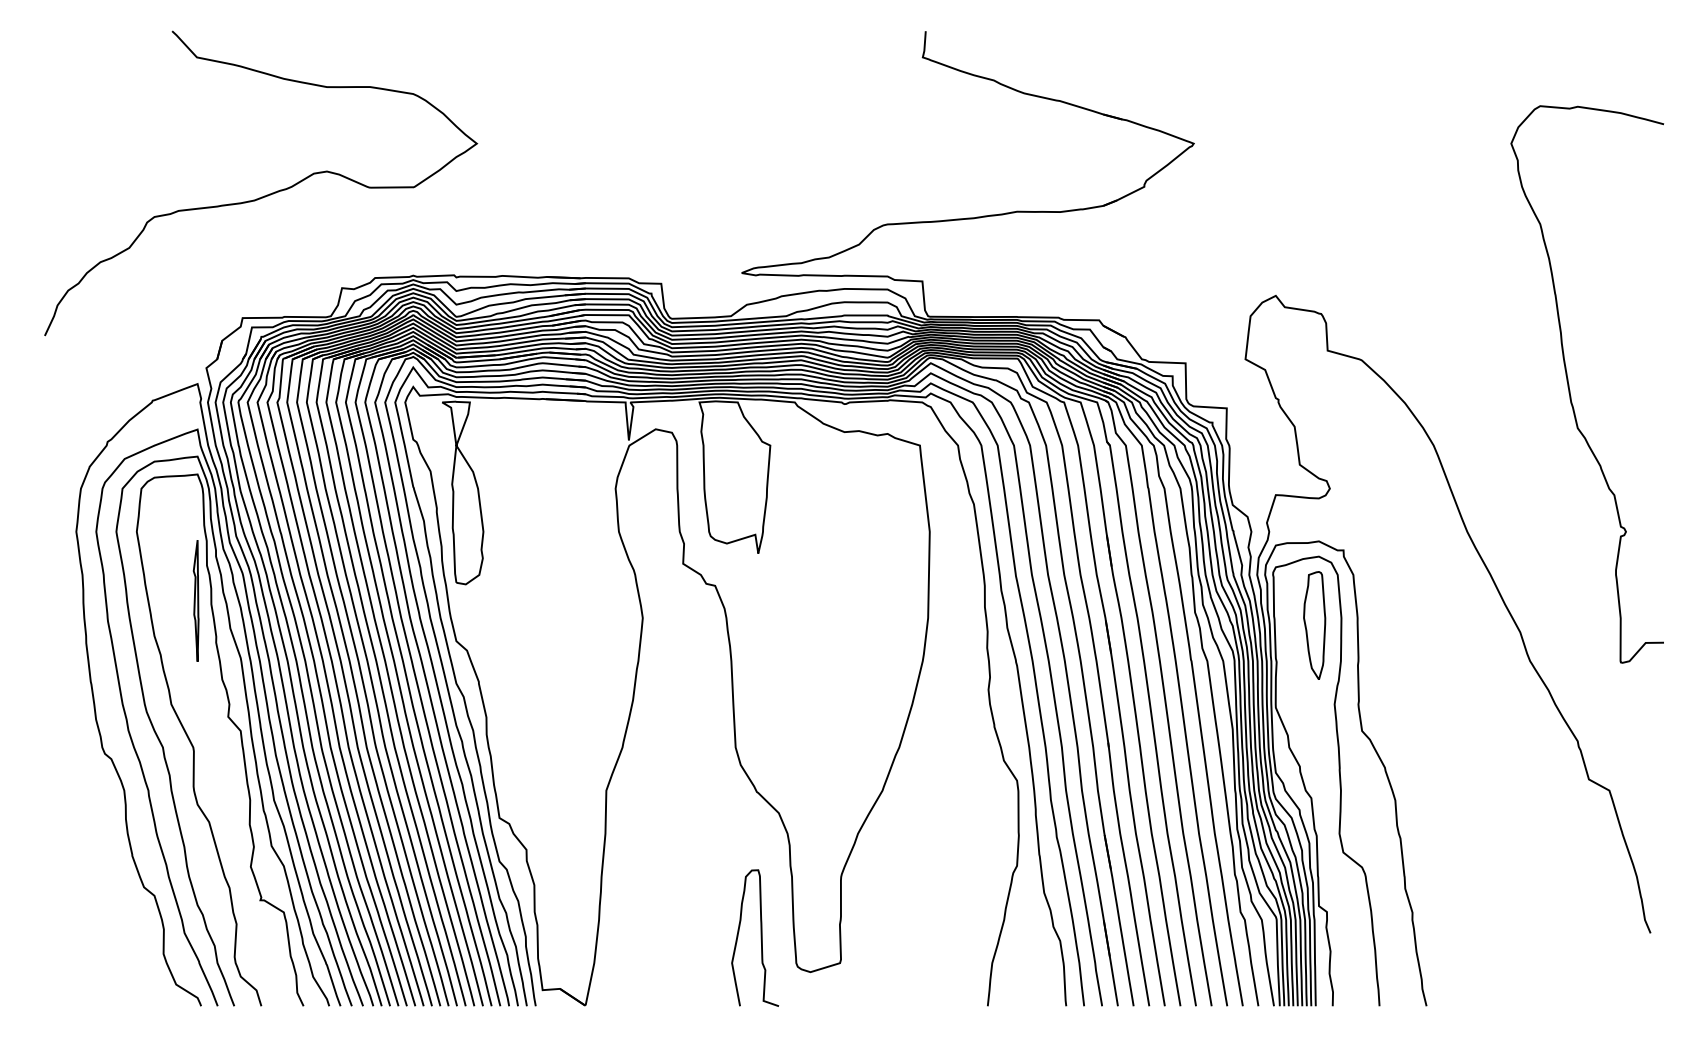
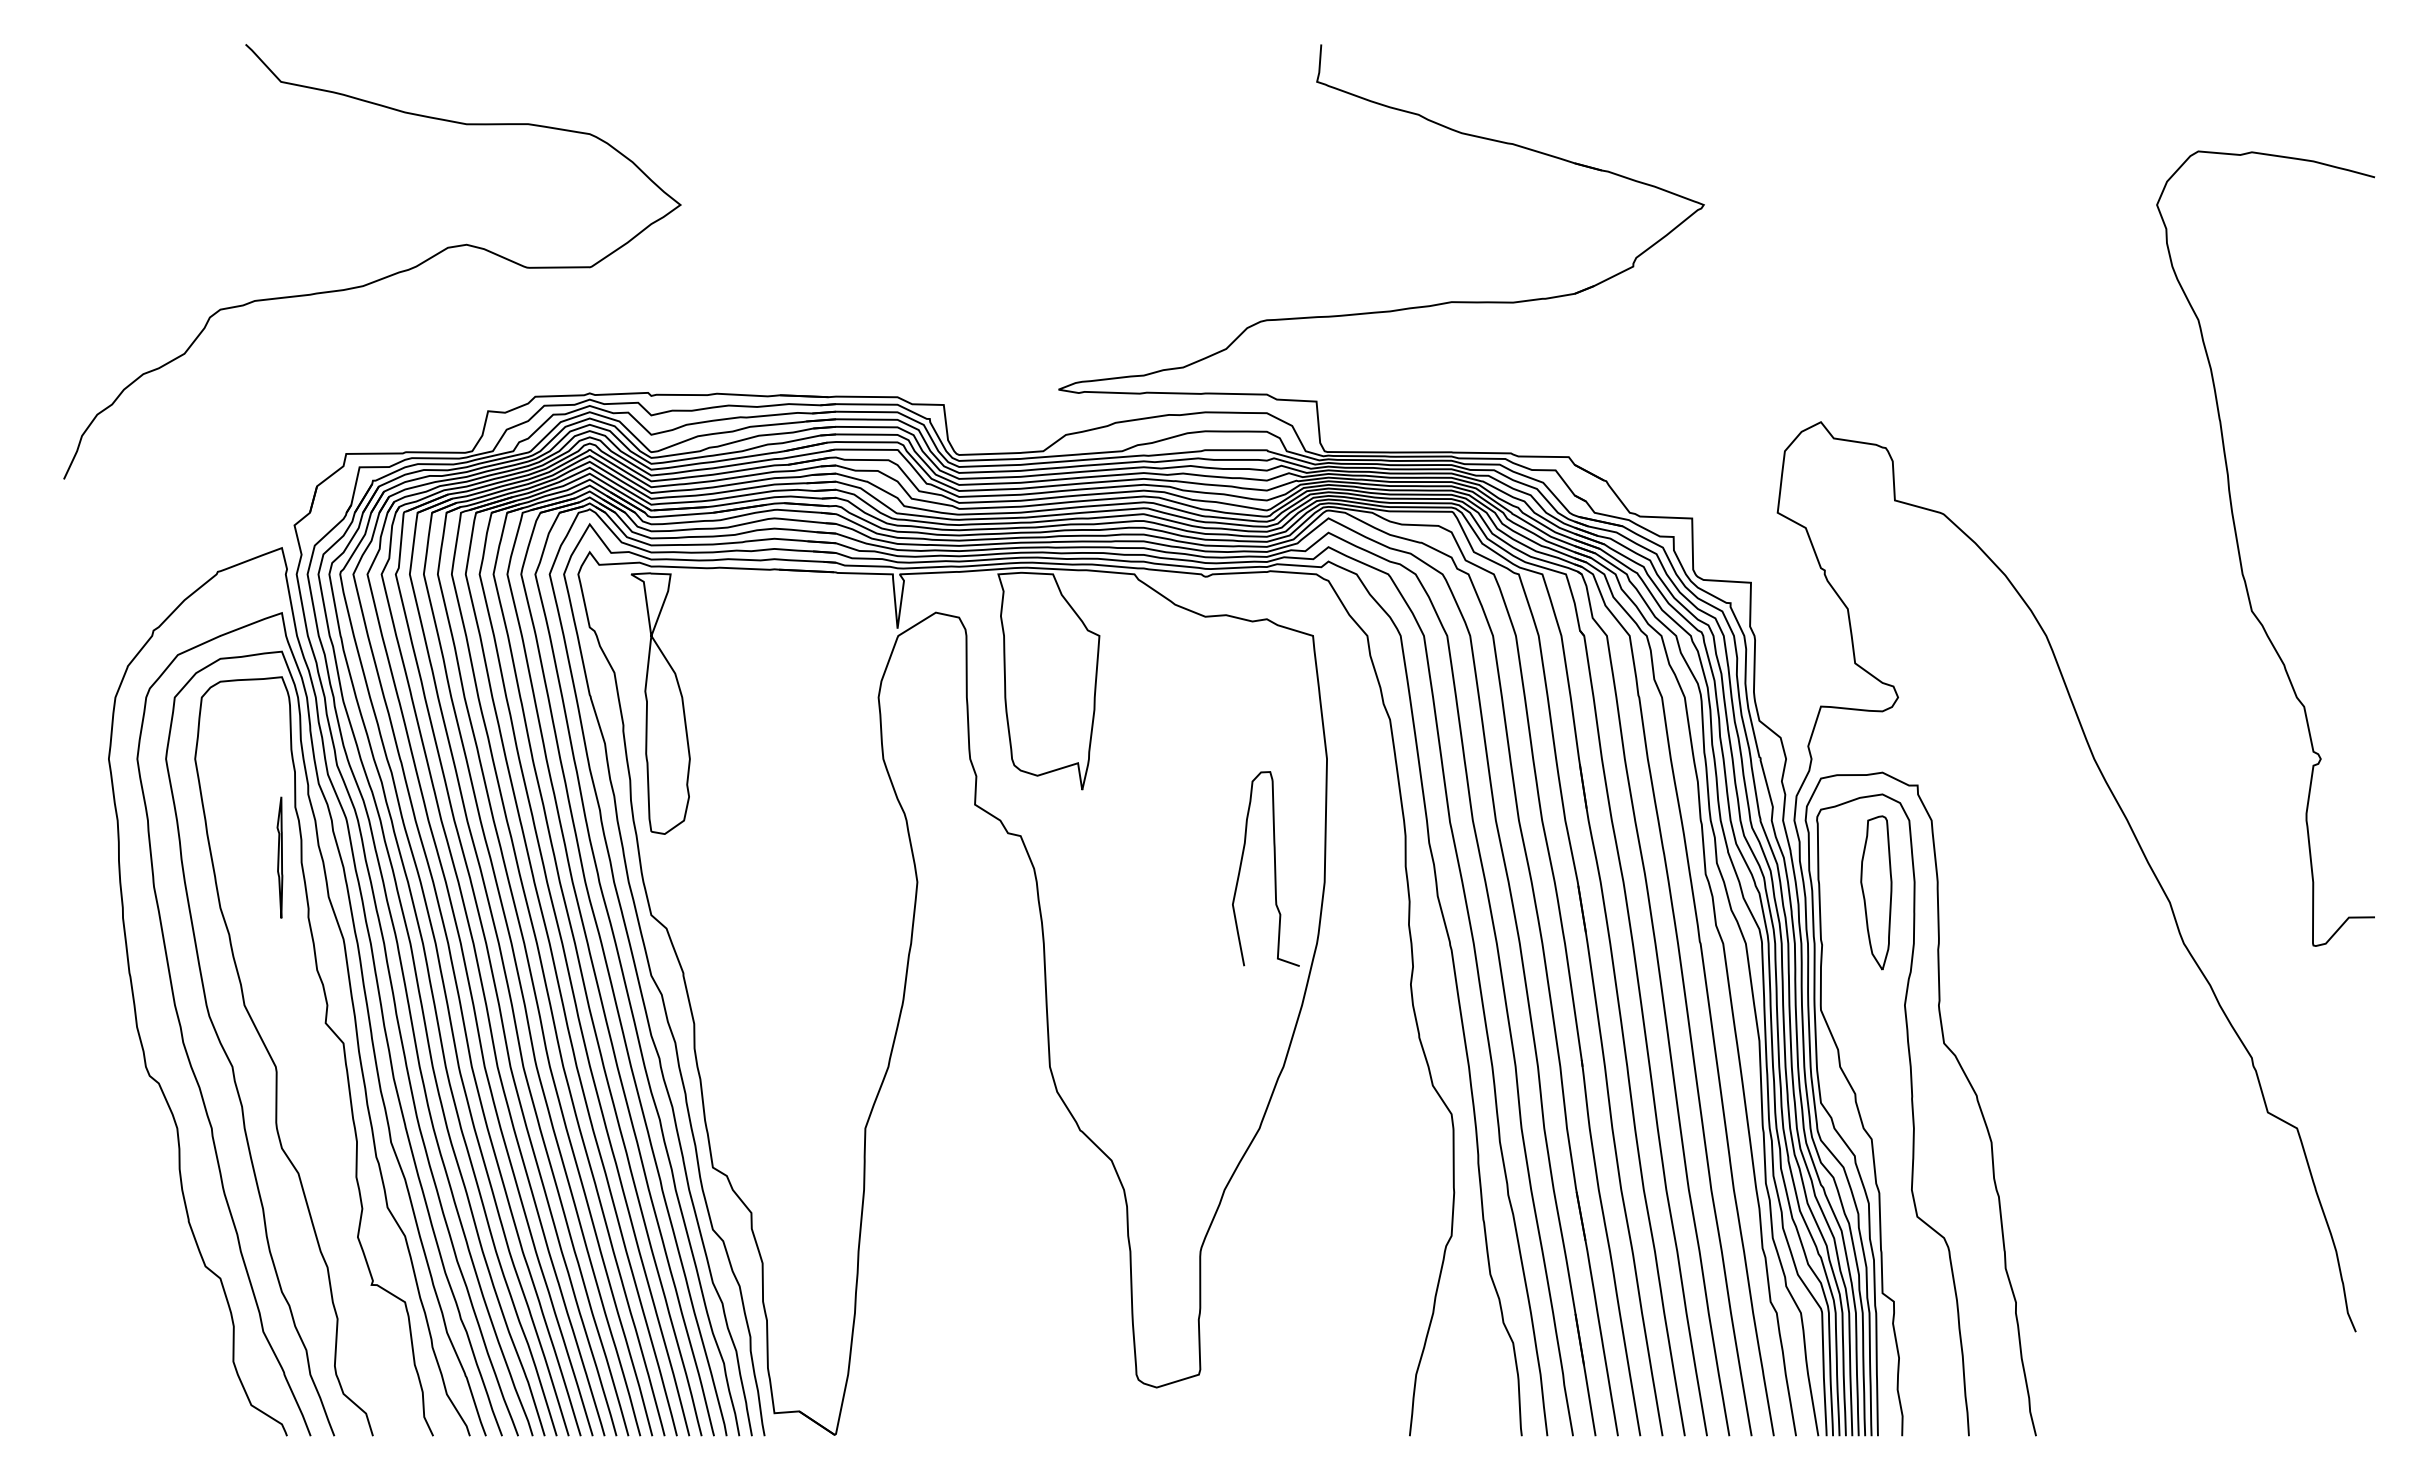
part: (195, 600) -> (279, 857), size x0.7
curve: (761, 937) -> (1274, 868), moved

